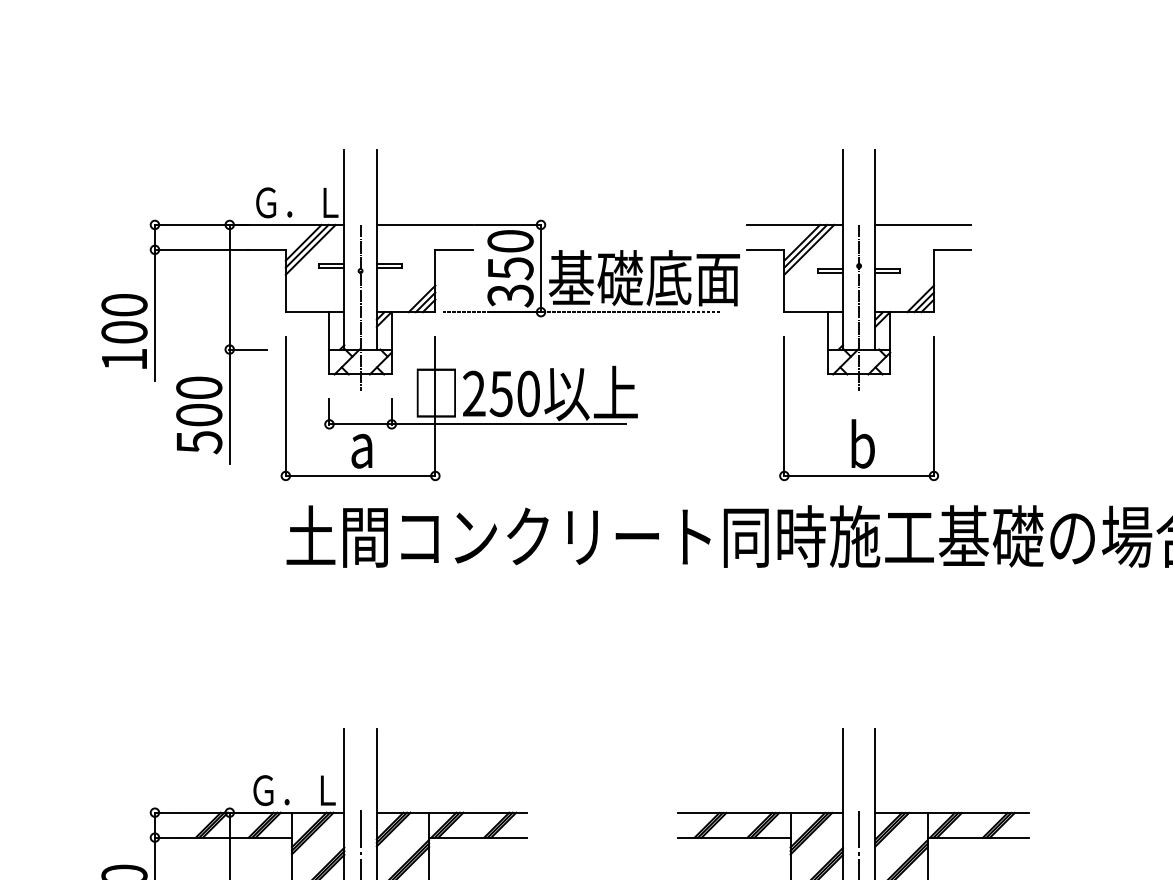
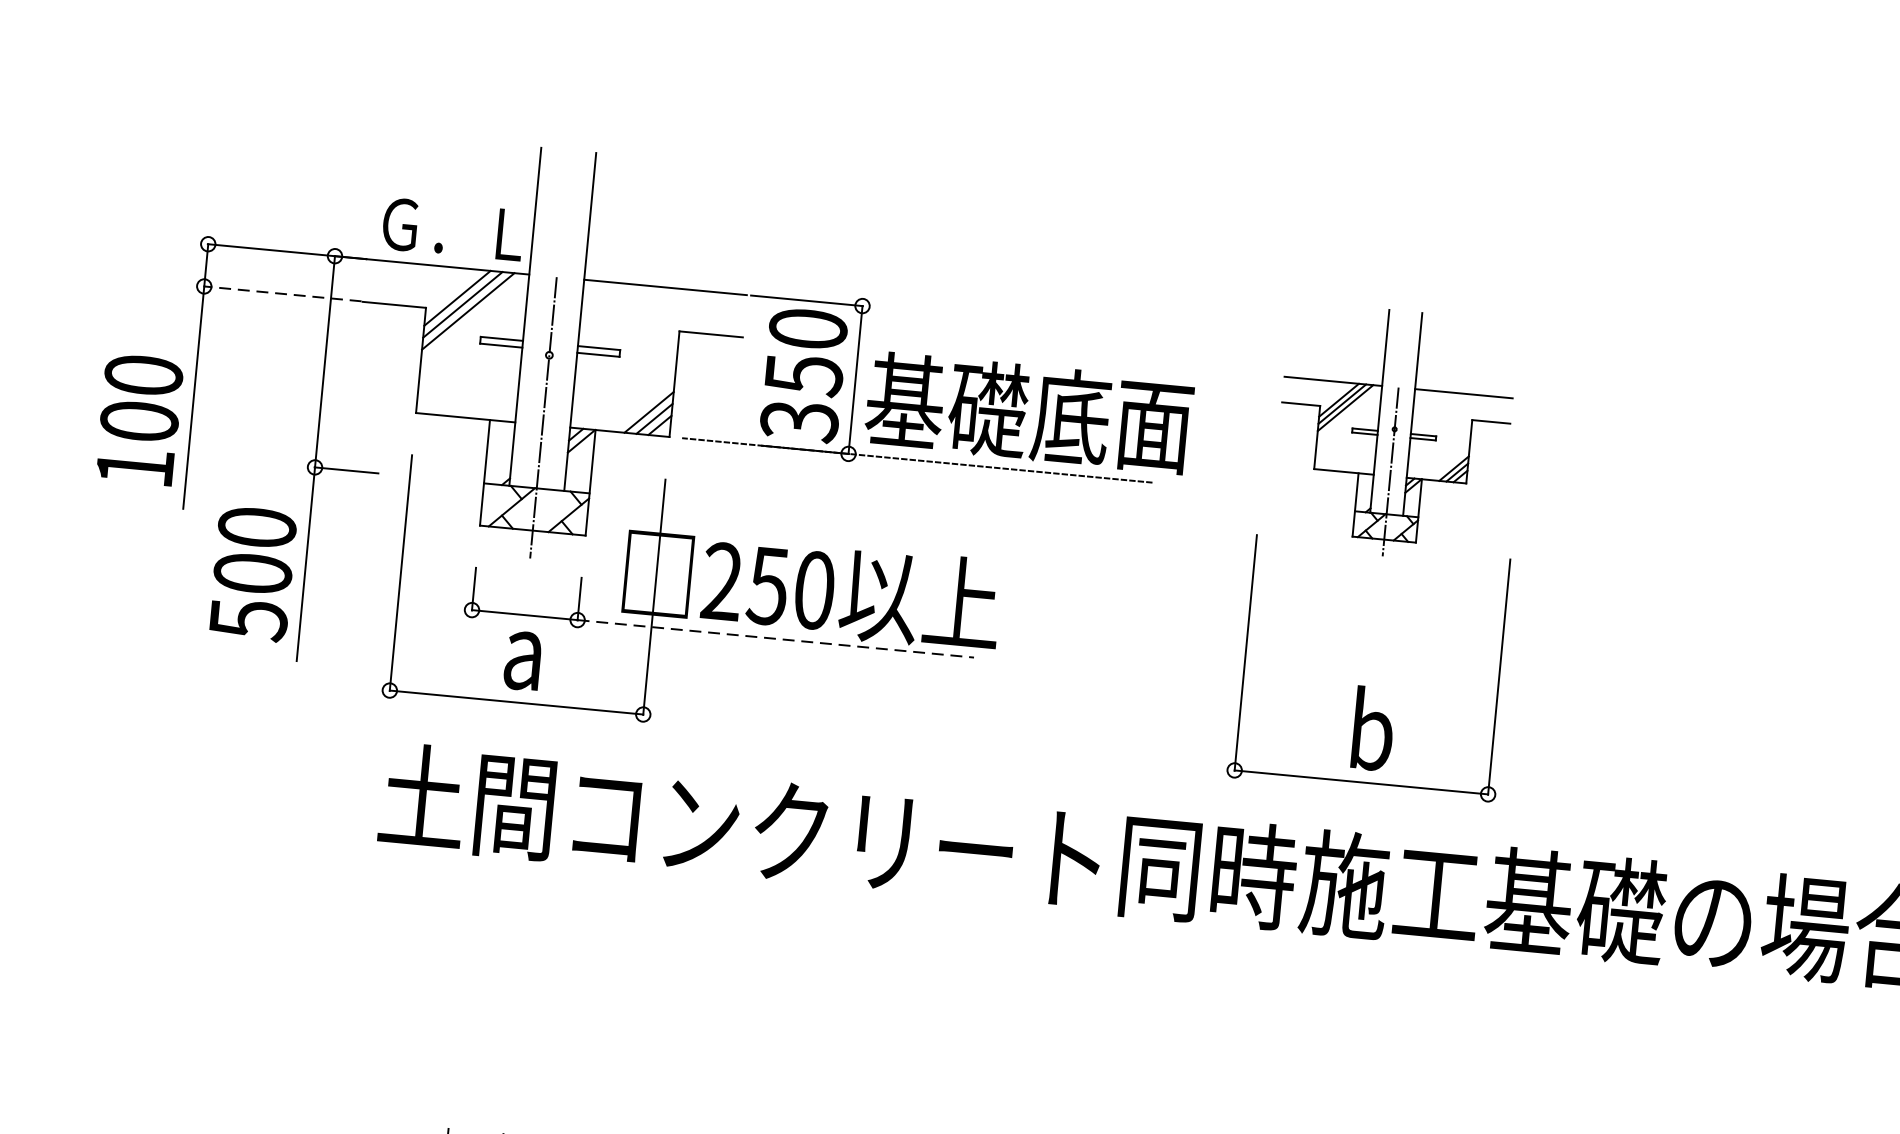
line: (201, 249) -> (283, 293), solid -> dashed
part: (858, 269) -> (1393, 432), size x0.6
line: (508, 424) -> (775, 639), solid -> dashed

